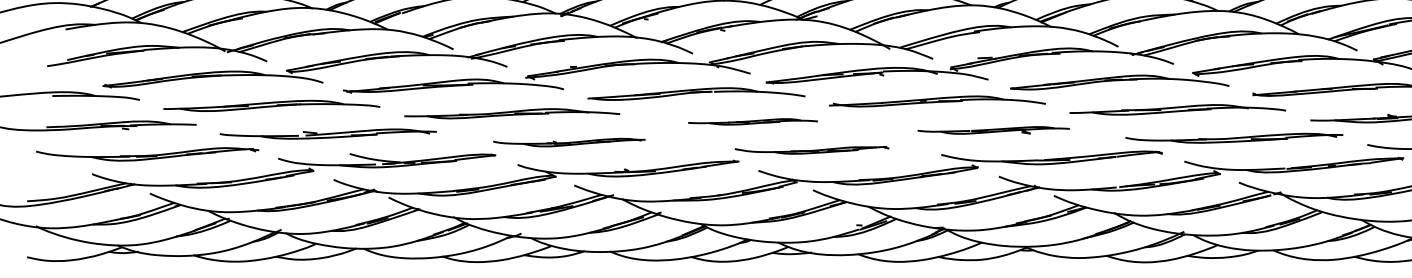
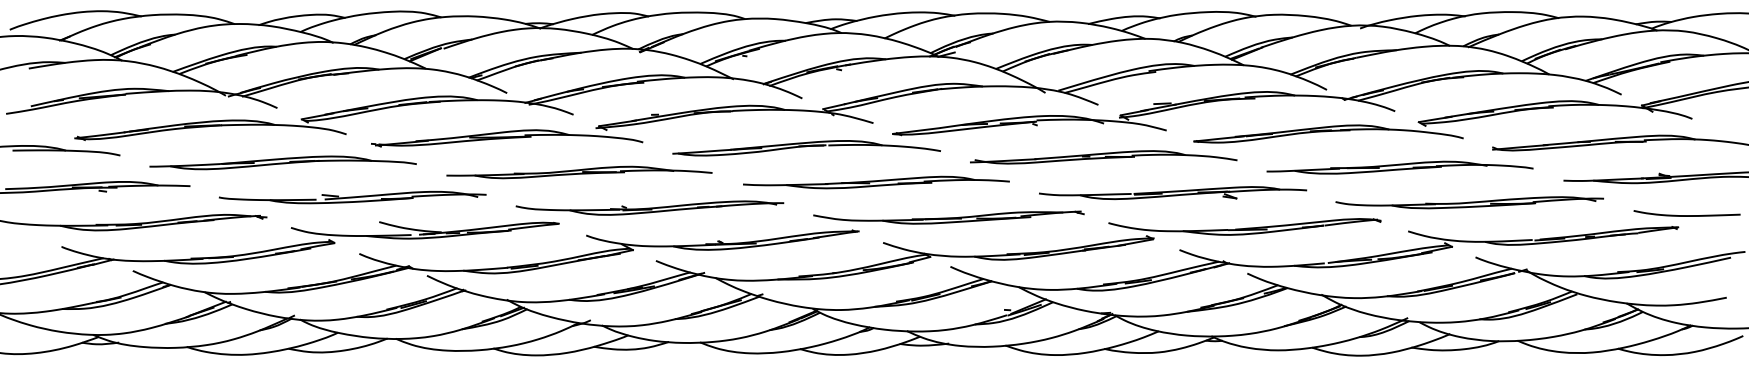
part: (753, 121) -> (876, 182), size x1.67
part: (994, 129) -> (1173, 192), size x1.43
part: (569, 142) -> (649, 207), size x1.43
part: (811, 150) -> (948, 217), size x1.43

